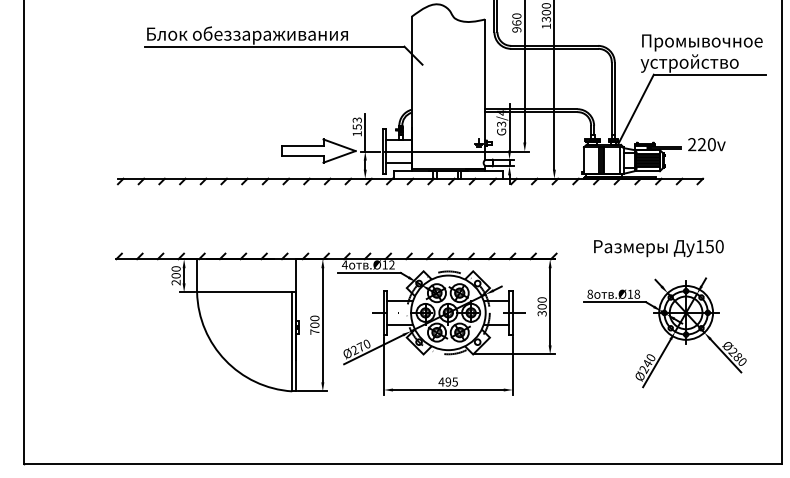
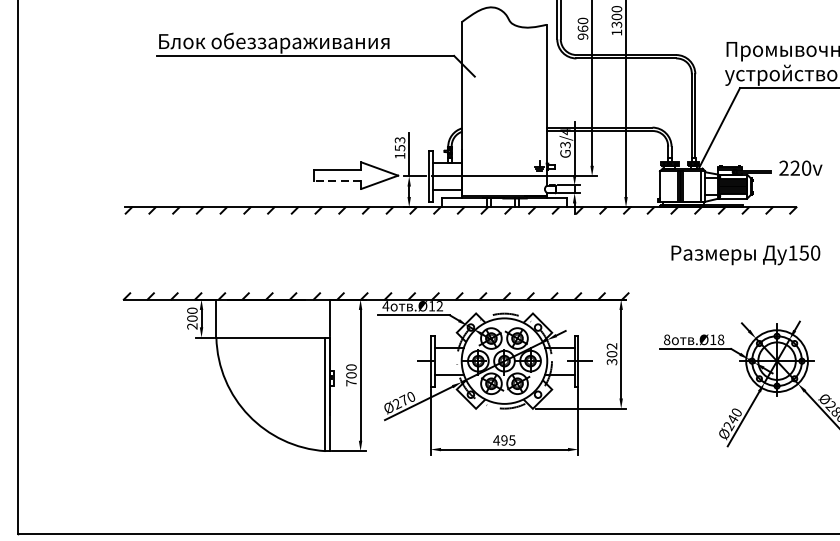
line: (302, 155) -> (337, 180), solid -> dashed
text: (658, 248) -> (745, 255), moved
text: (541, 299) -> (611, 345), 300 -> 302

